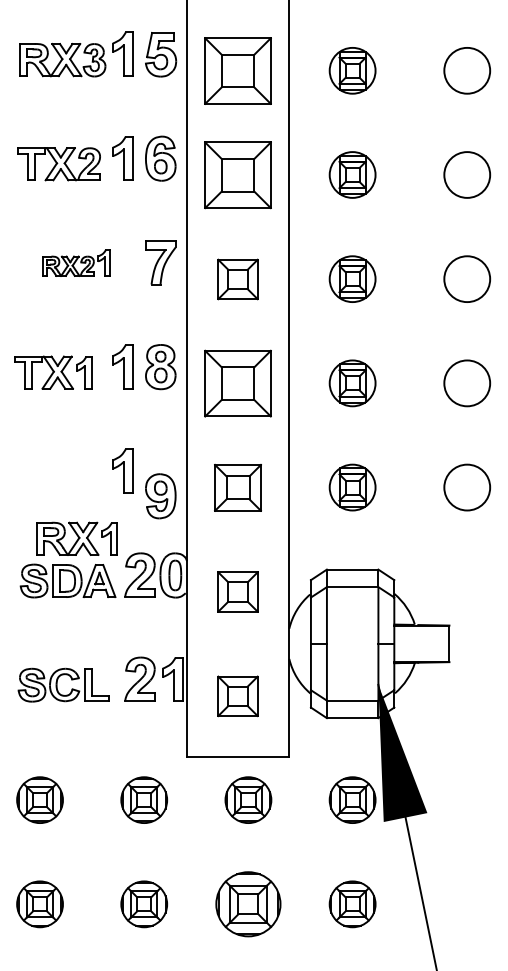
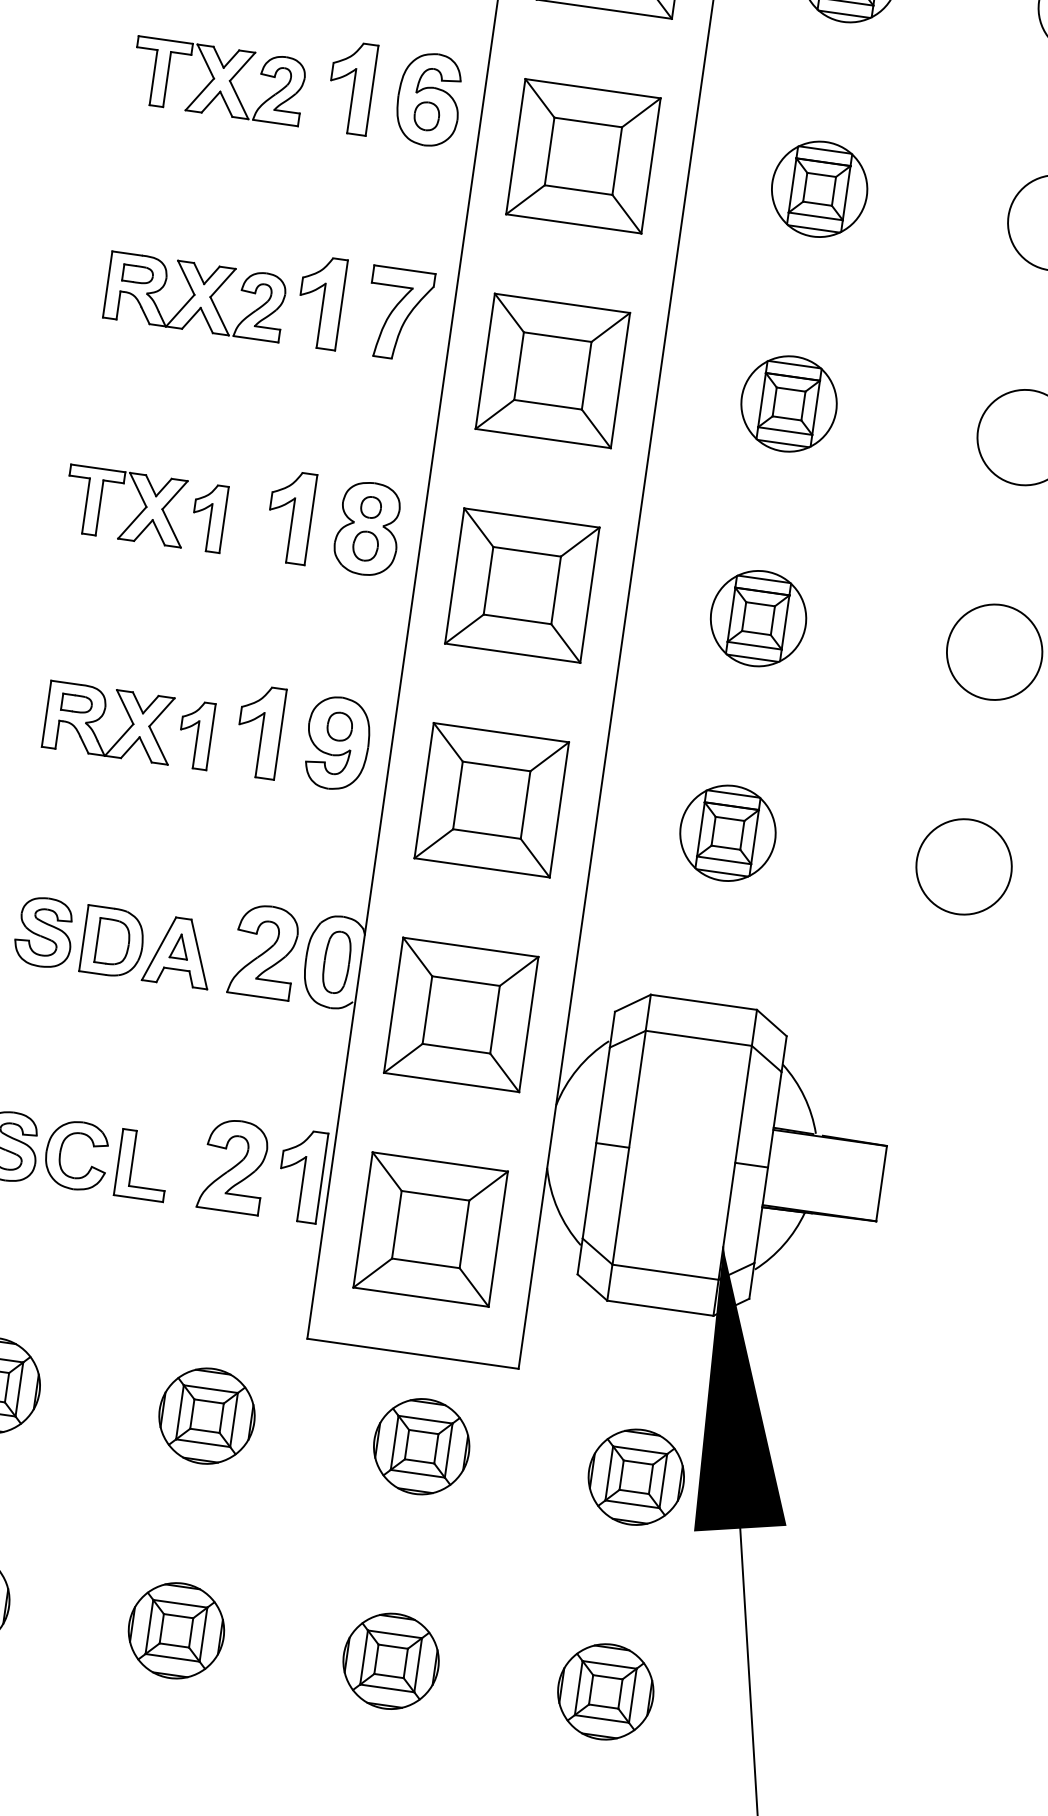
part: (76, 262) -> (225, 288), size x1.67
part: (237, 279) -> (551, 370), size x1.67
part: (237, 487) -> (490, 799), size x1.43
part: (160, 496) -> (336, 743), moved
part: (76, 538) -> (127, 724), moved
part: (237, 591) -> (460, 1013), size x1.67
part: (237, 696) -> (429, 1229), size x1.67
part: (248, 904) -> (391, 1661), size x0.71

